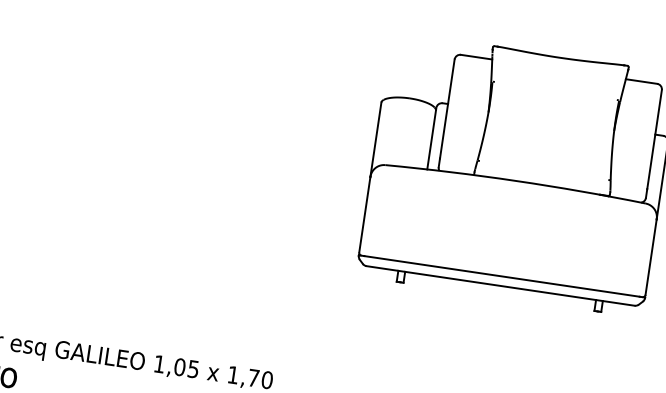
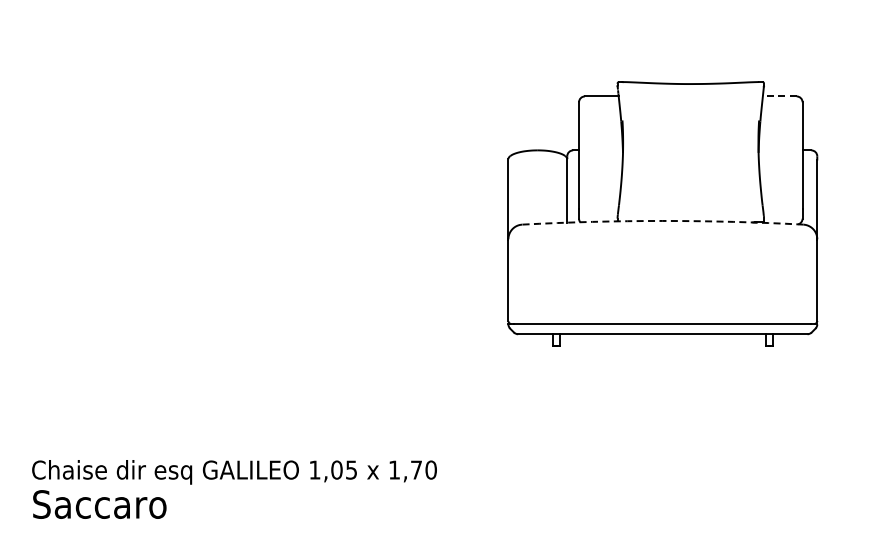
line: (641, 81) -> (779, 96), solid -> dashed
arc: (515, 180) -> (662, 220), solid -> dashed

